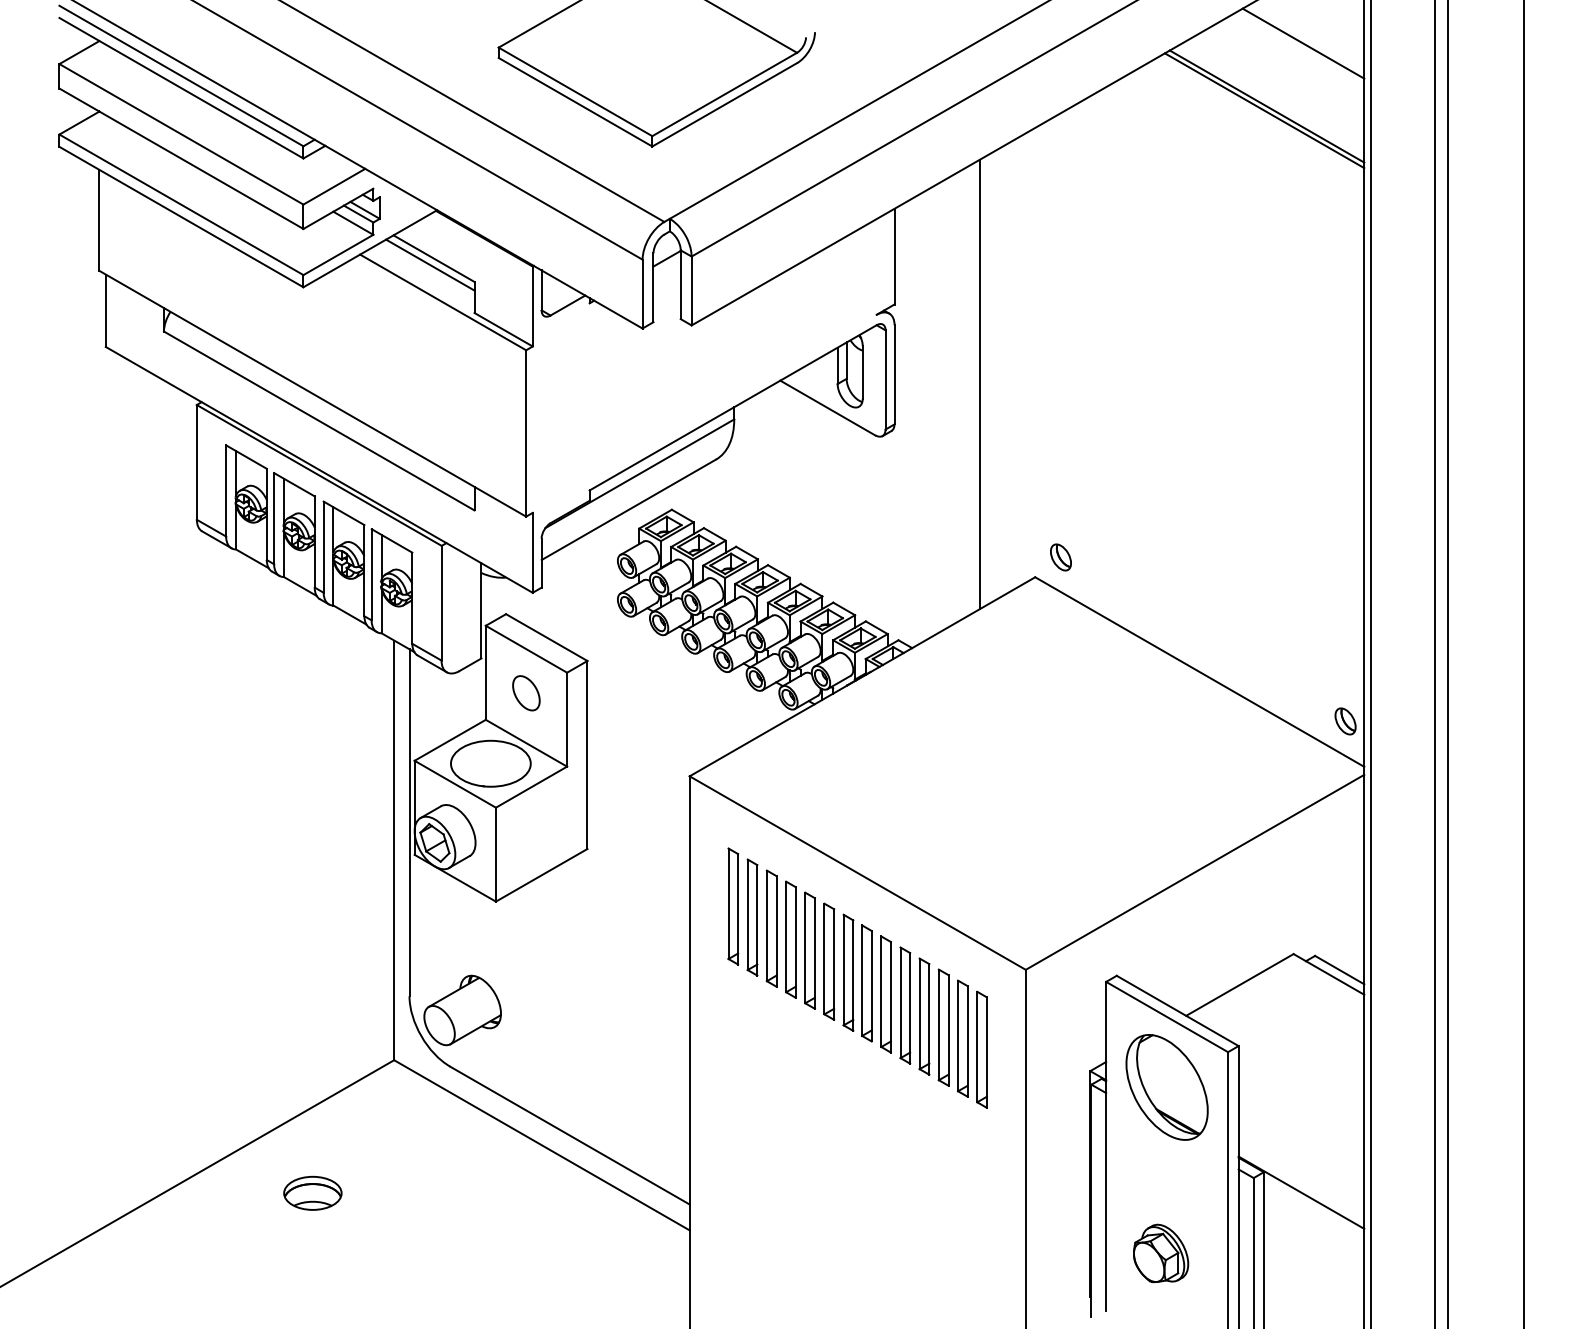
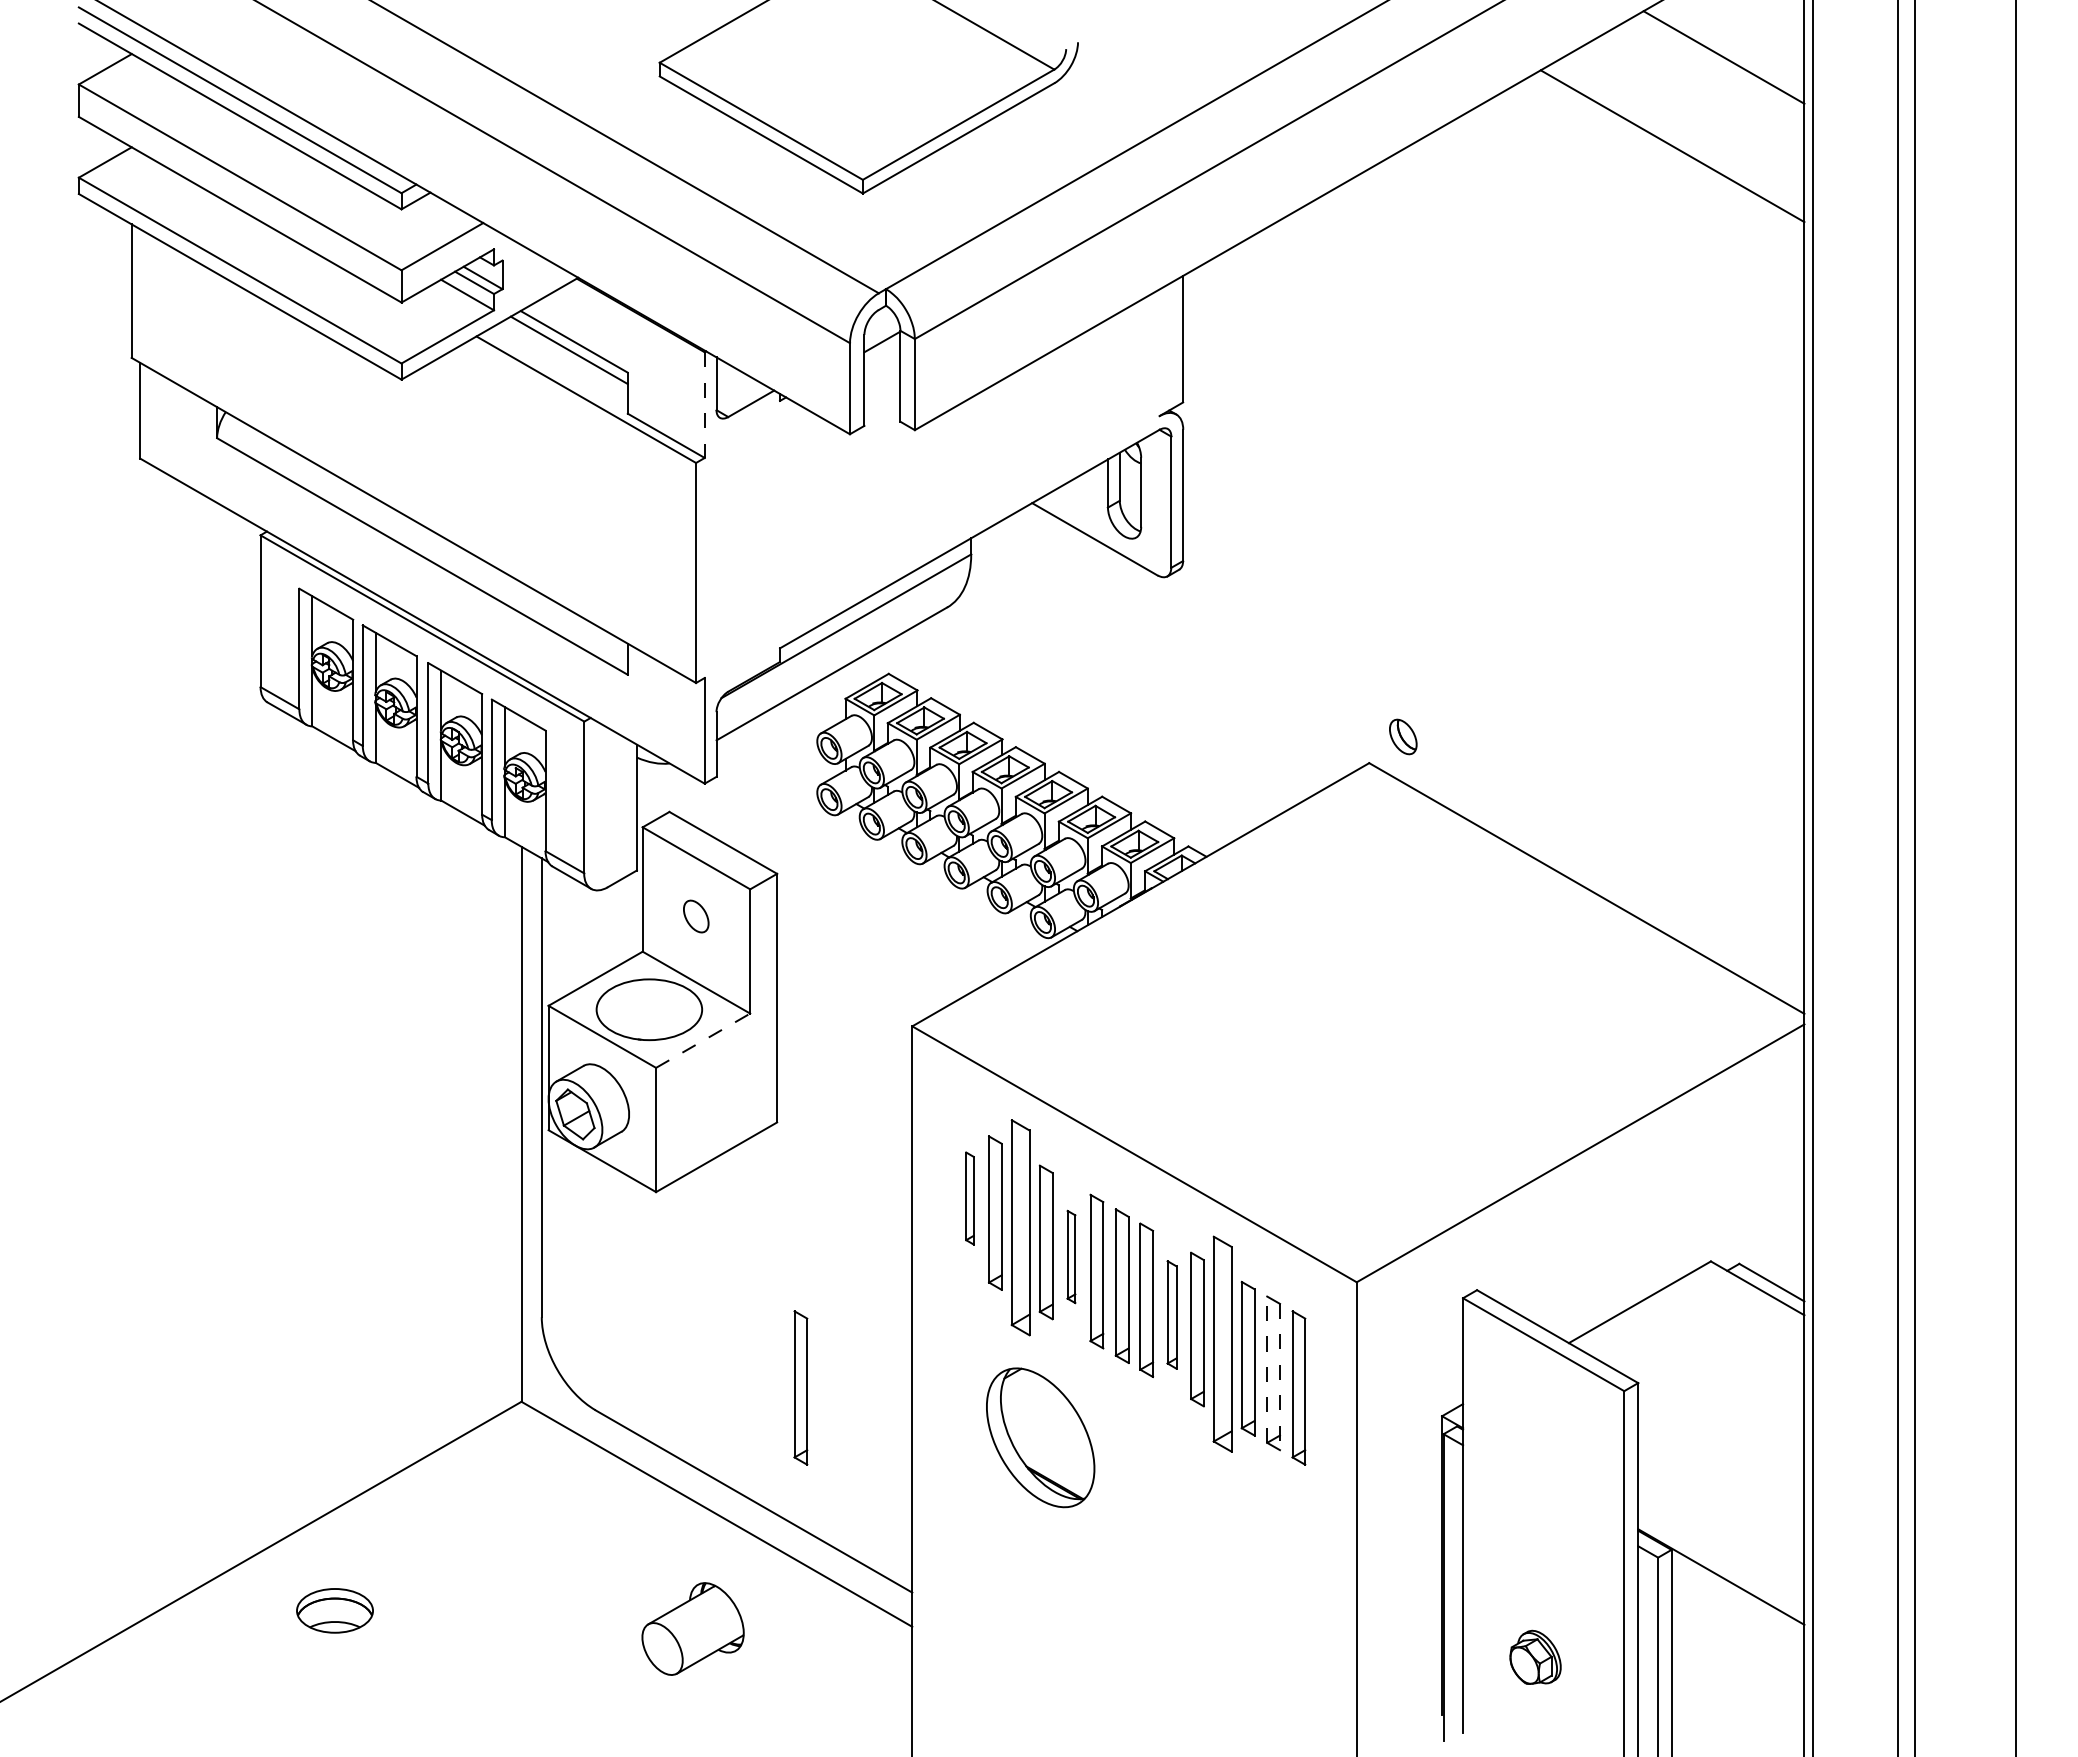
line: (1266, 106) -> (1675, 140), removed
line: (532, 306) -> (704, 405), solid -> dashed
line: (979, 384) -> (1295, 508), removed
part: (525, 693) -> (695, 916), size x0.7
part: (1345, 721) -> (1779, 953), removed
line: (531, 787) -> (703, 1040), solid -> dashed
part: (732, 906) -> (969, 1198), size x0.6
part: (771, 928) -> (1020, 1227), size x1.4
part: (810, 950) -> (1071, 1256), size x0.6
part: (885, 994) -> (1171, 1314), size x0.7
part: (462, 1010) -> (692, 1628), moved
part: (924, 1016) -> (1222, 1343), size x1.4
line: (958, 1035) -> (1267, 1369), solid -> dashed
line: (967, 1041) -> (1279, 1377), solid -> dashed
part: (605, 1049) -> (800, 1387), added
part: (1167, 1087) -> (1040, 1437), moved
part: (312, 1193) -> (334, 1610), moved
part: (1160, 1253) -> (1535, 1657), size x0.7

